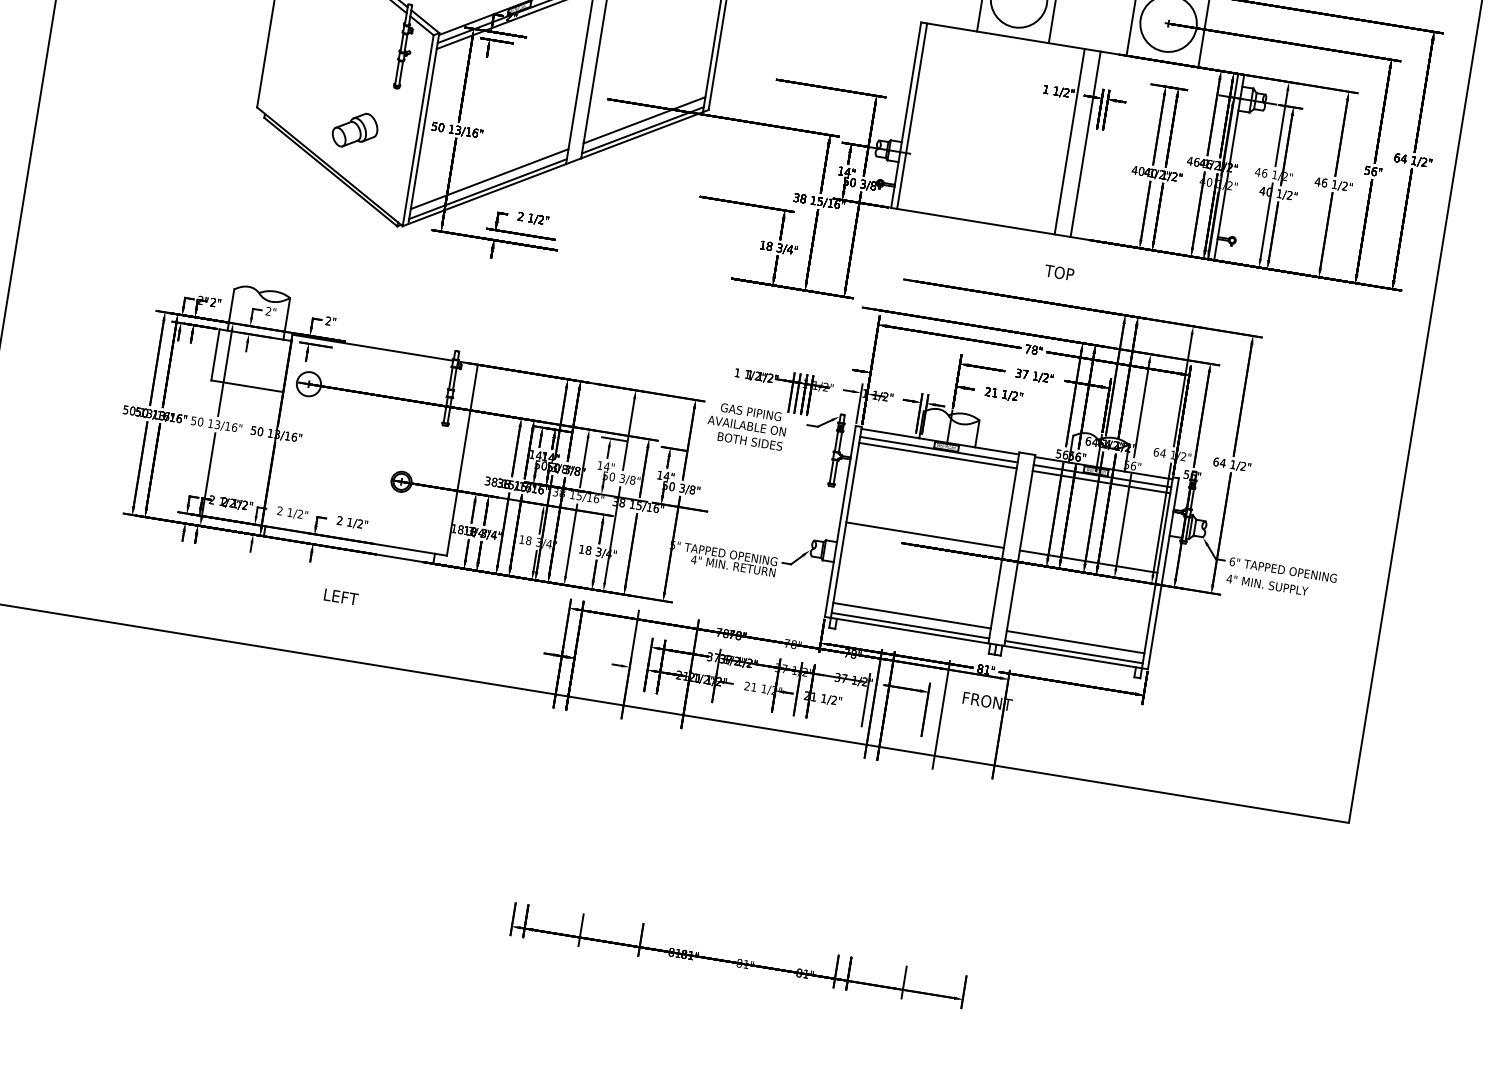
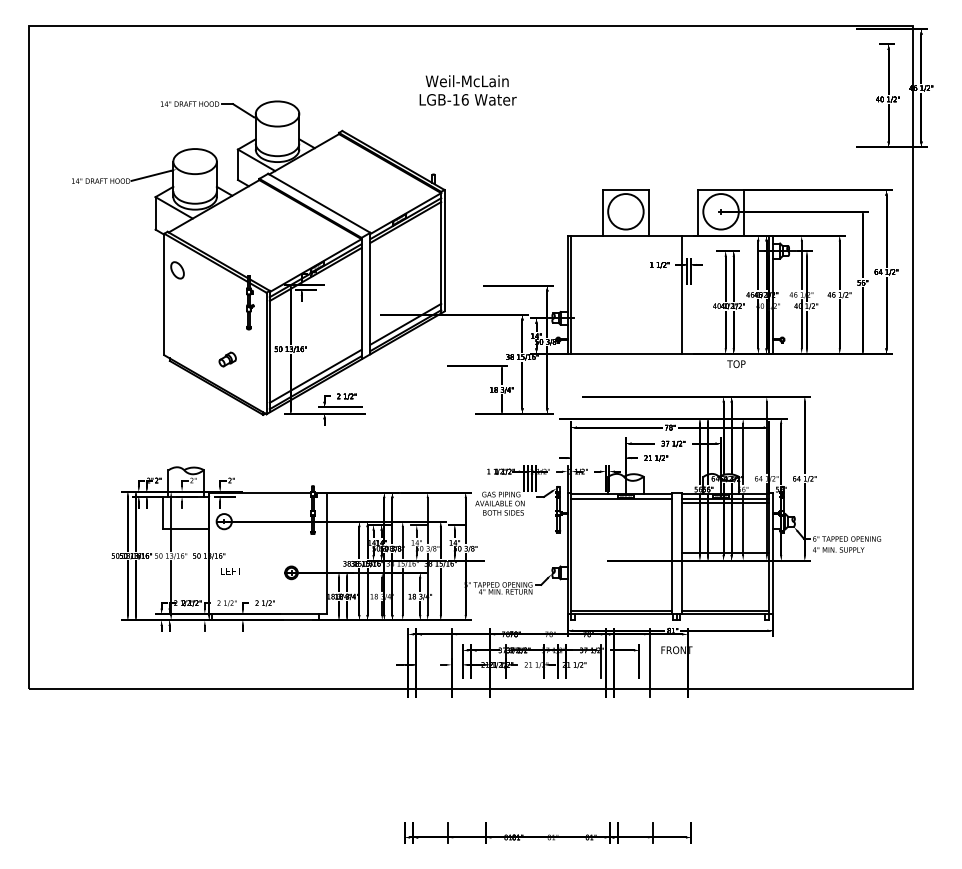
part: (355, 130) -> (227, 359), size x0.6
line: (1069, 141) -> (671, 294), removed
text: (1059, 271) -> (736, 363), moved
line: (938, 455) -> (621, 502), removed
line: (925, 535) -> (621, 553), removed
text: (339, 596) -> (230, 571), moved
line: (912, 615) -> (621, 604), removed
line: (1075, 642) -> (725, 604), removed

